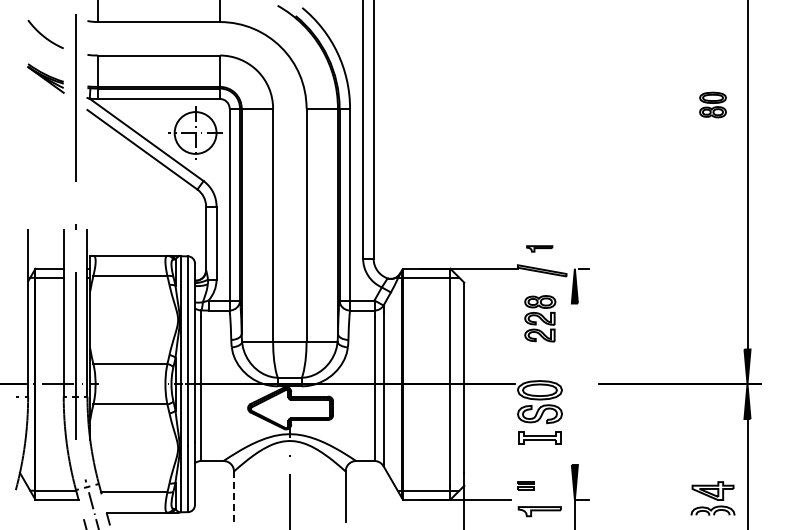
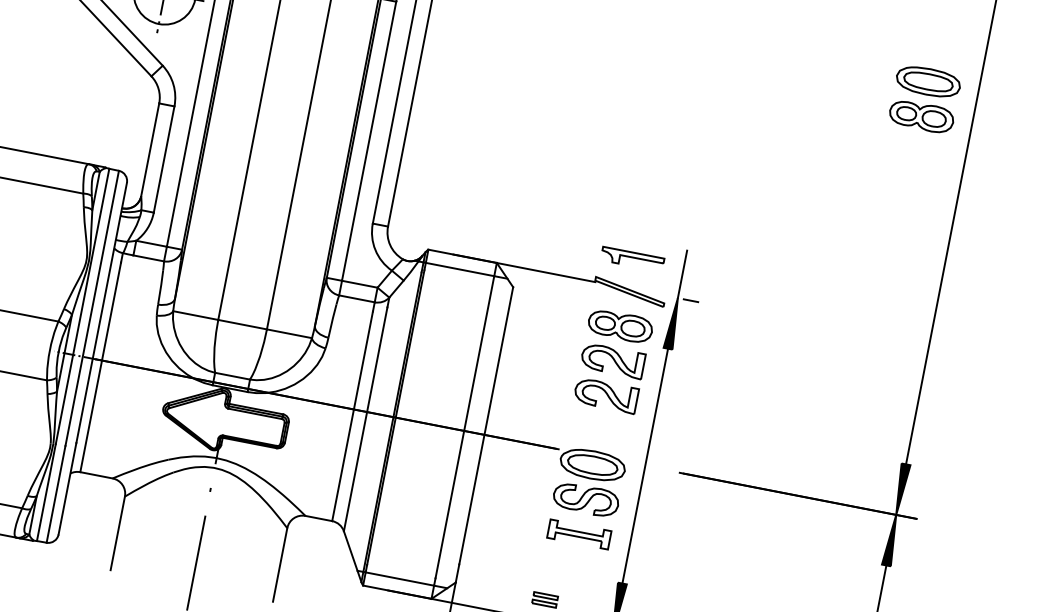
part: (712, 104) -> (924, 98), size x1.67
part: (539, 248) -> (632, 258), size x1.67
line: (574, 252) -> (681, 274), added
part: (539, 318) -> (612, 360), size x1.43
line: (574, 384) -> (644, 466), added
line: (234, 497) -> (118, 534), dashed -> solid

